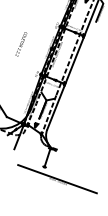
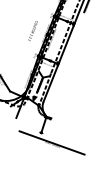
text: (20, 43) -> (32, 30), moved

